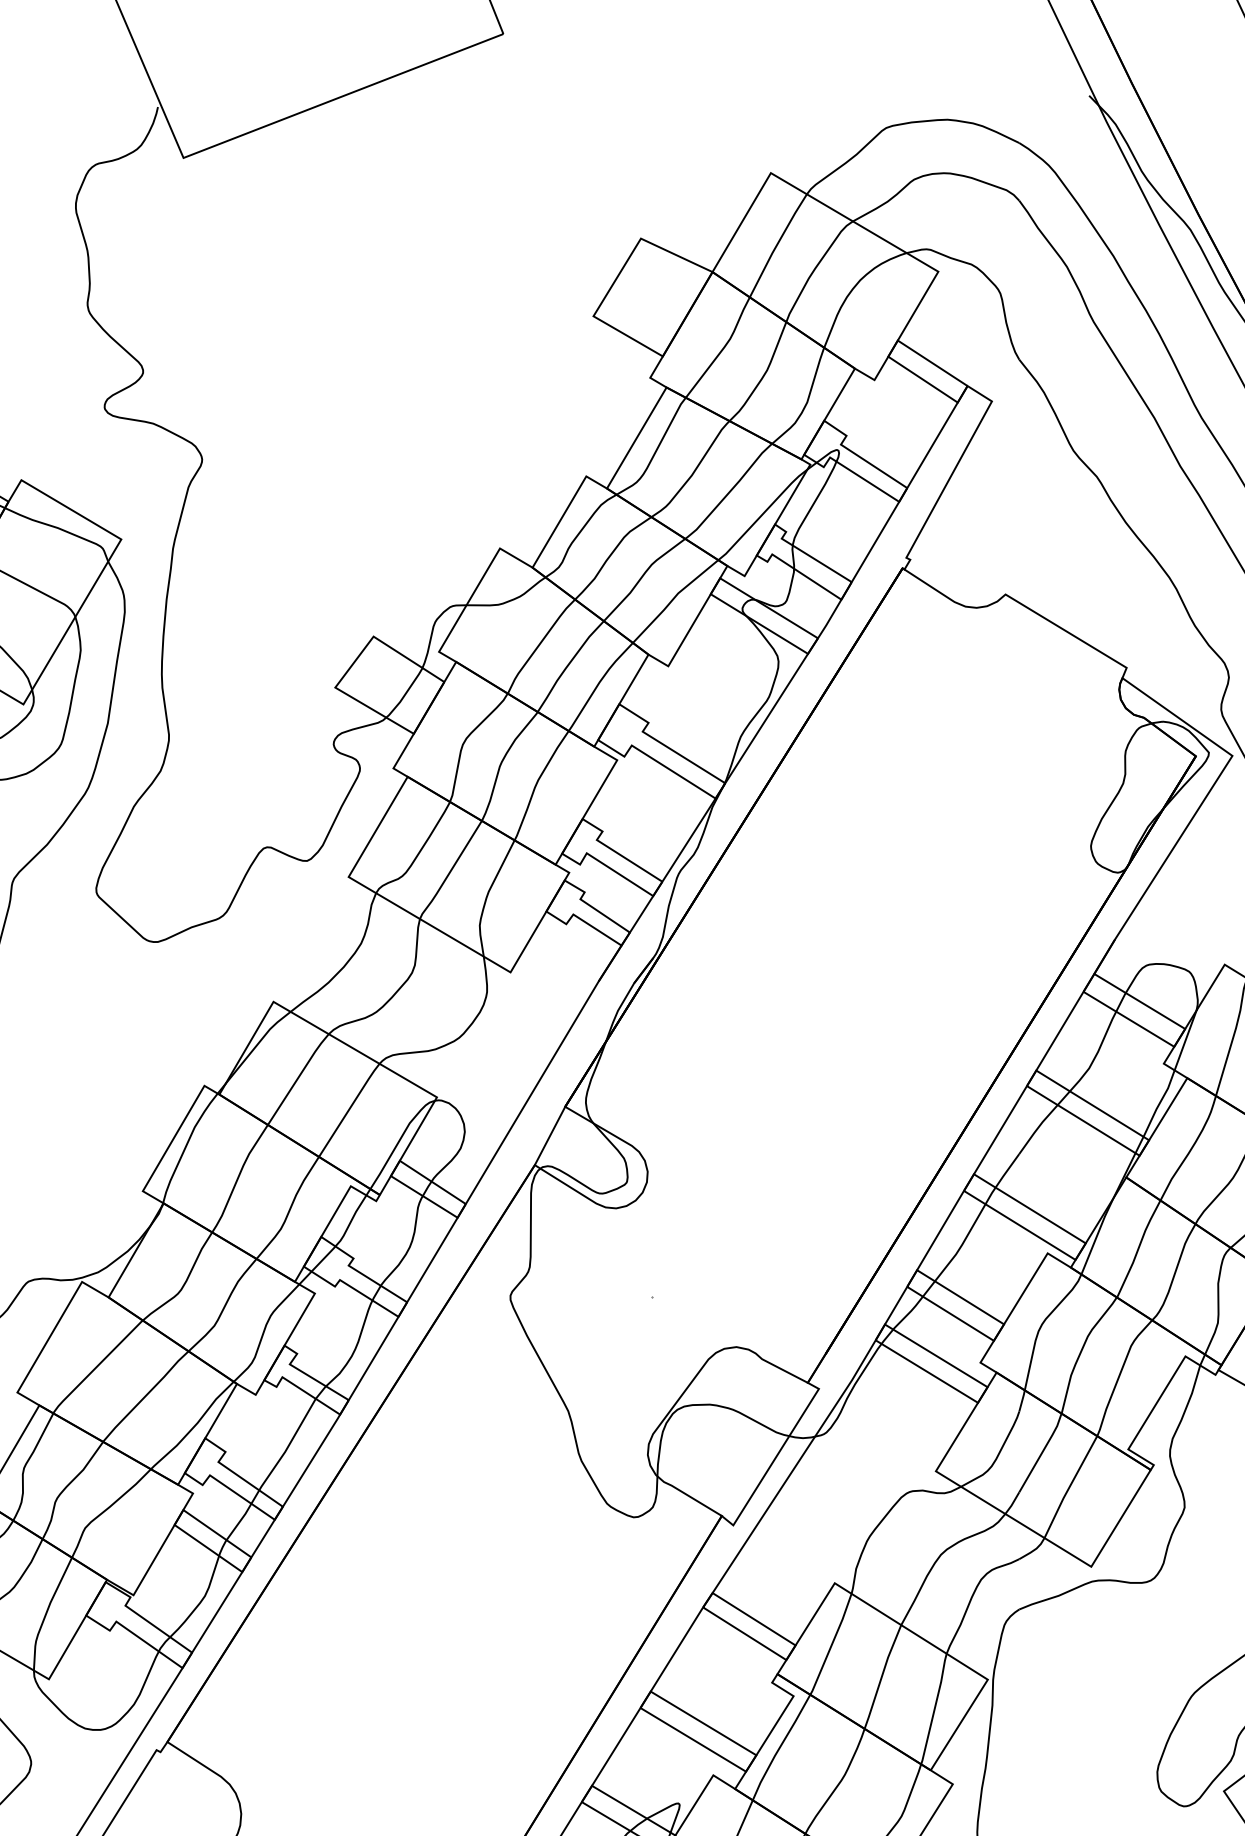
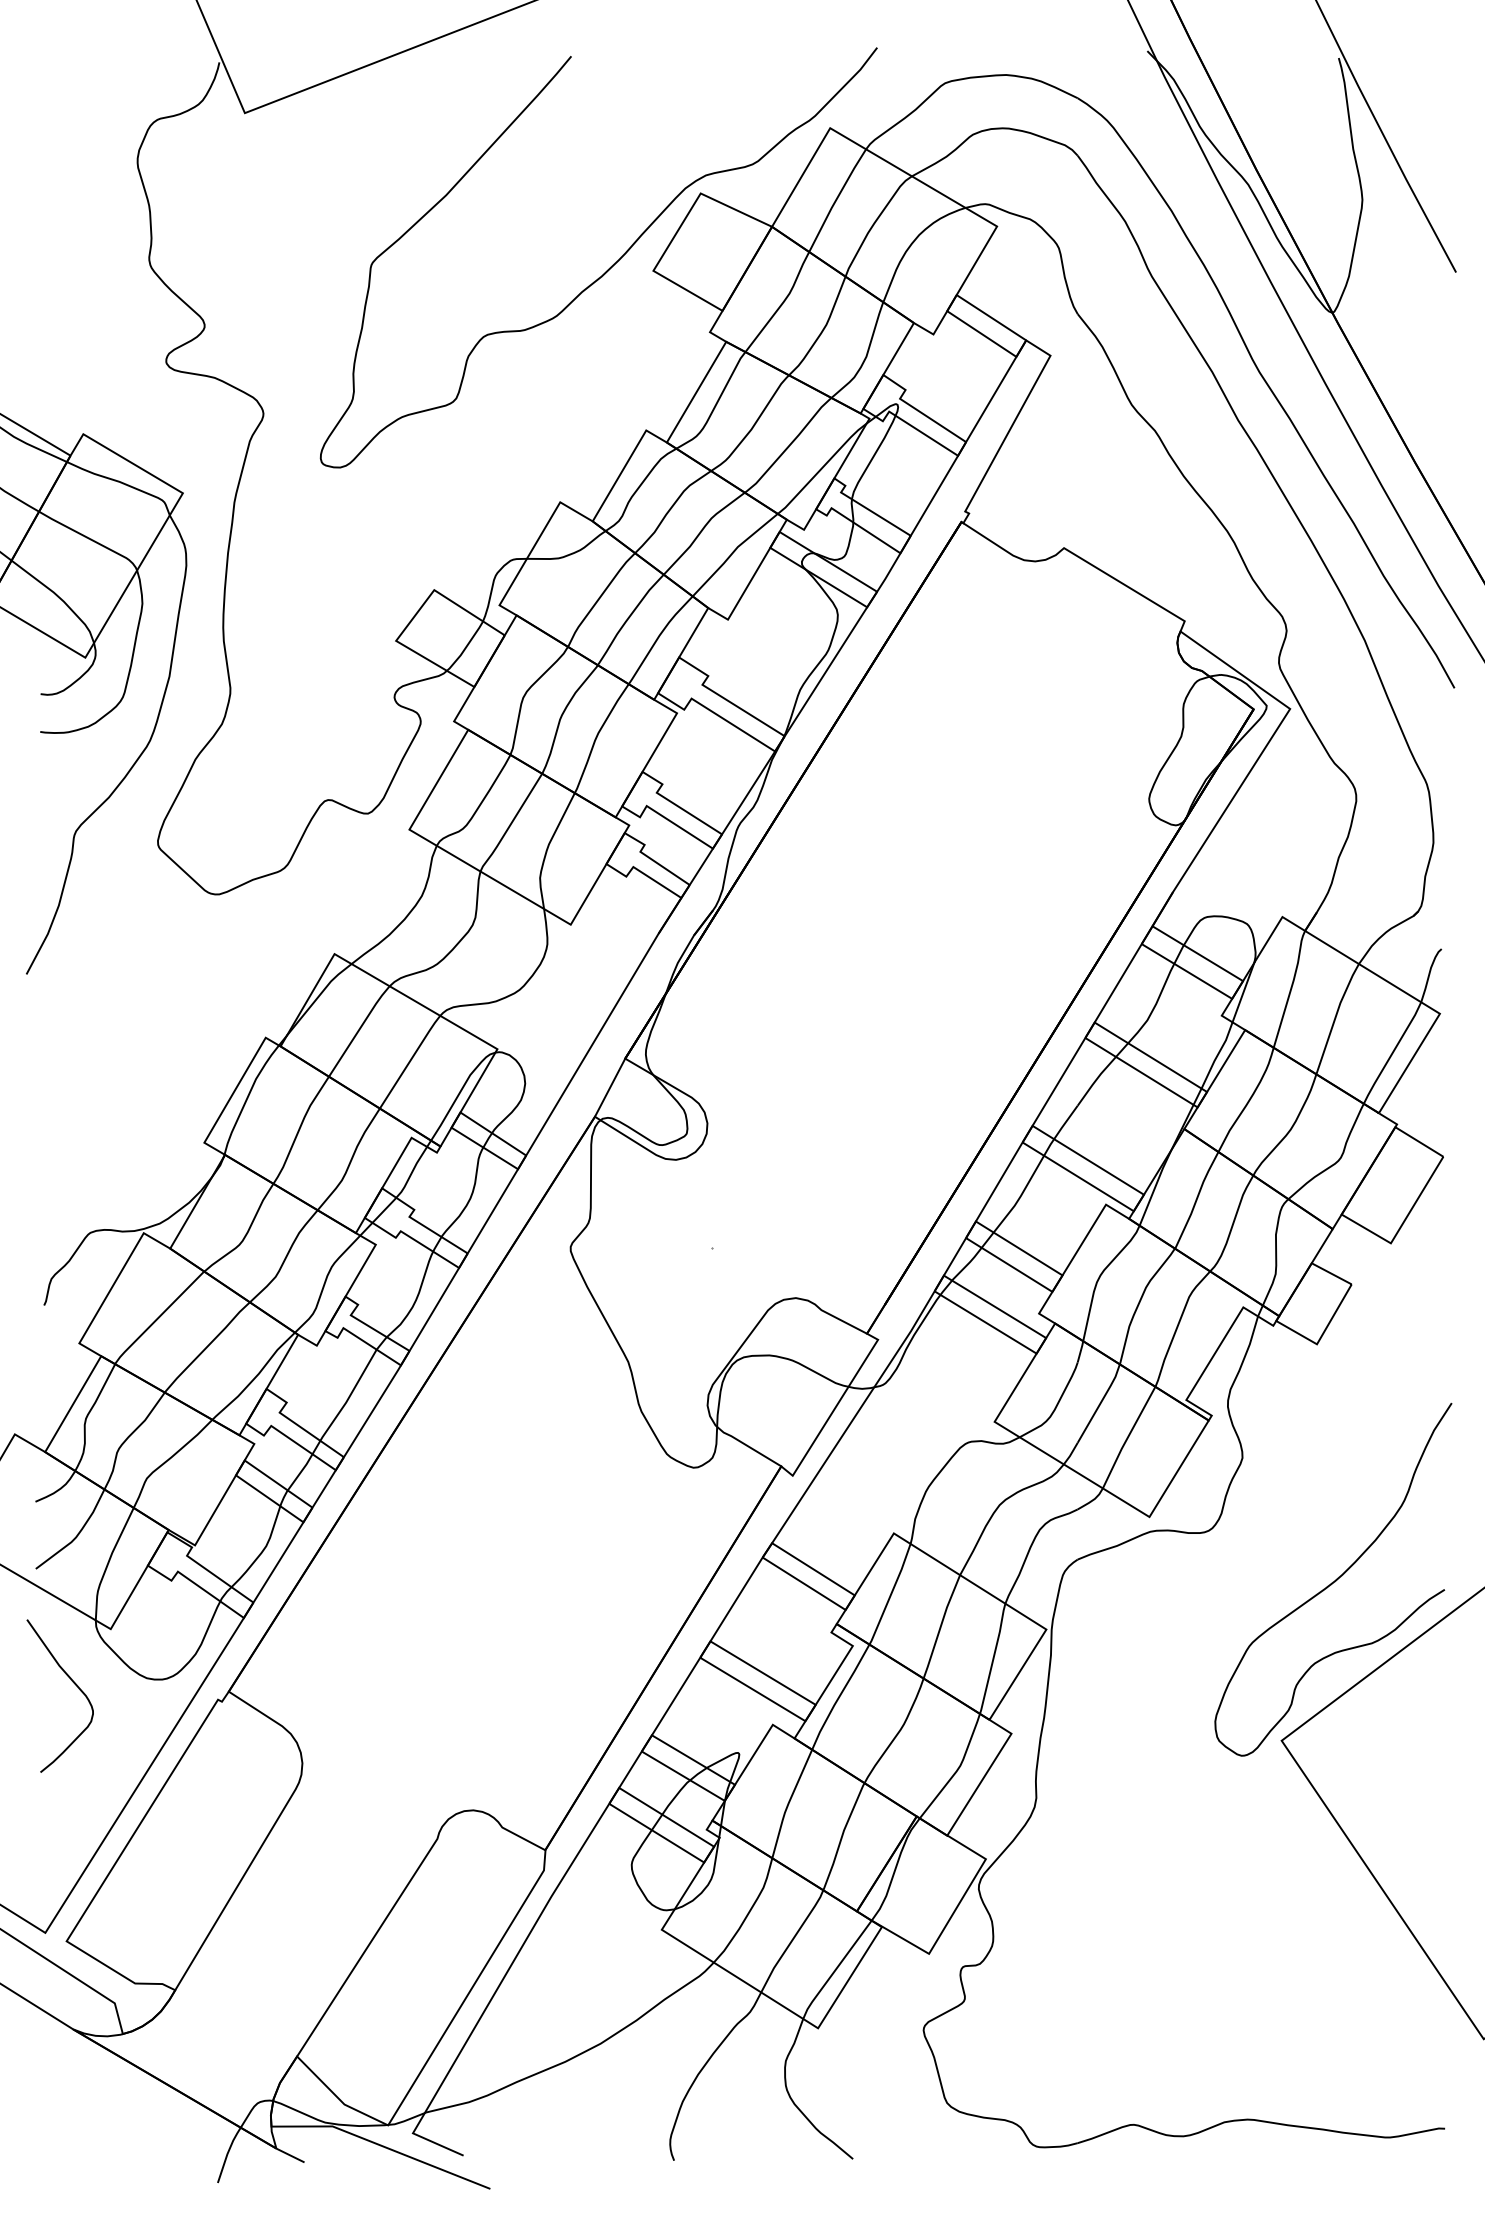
curve: (549, 312) -> (609, 267), added

